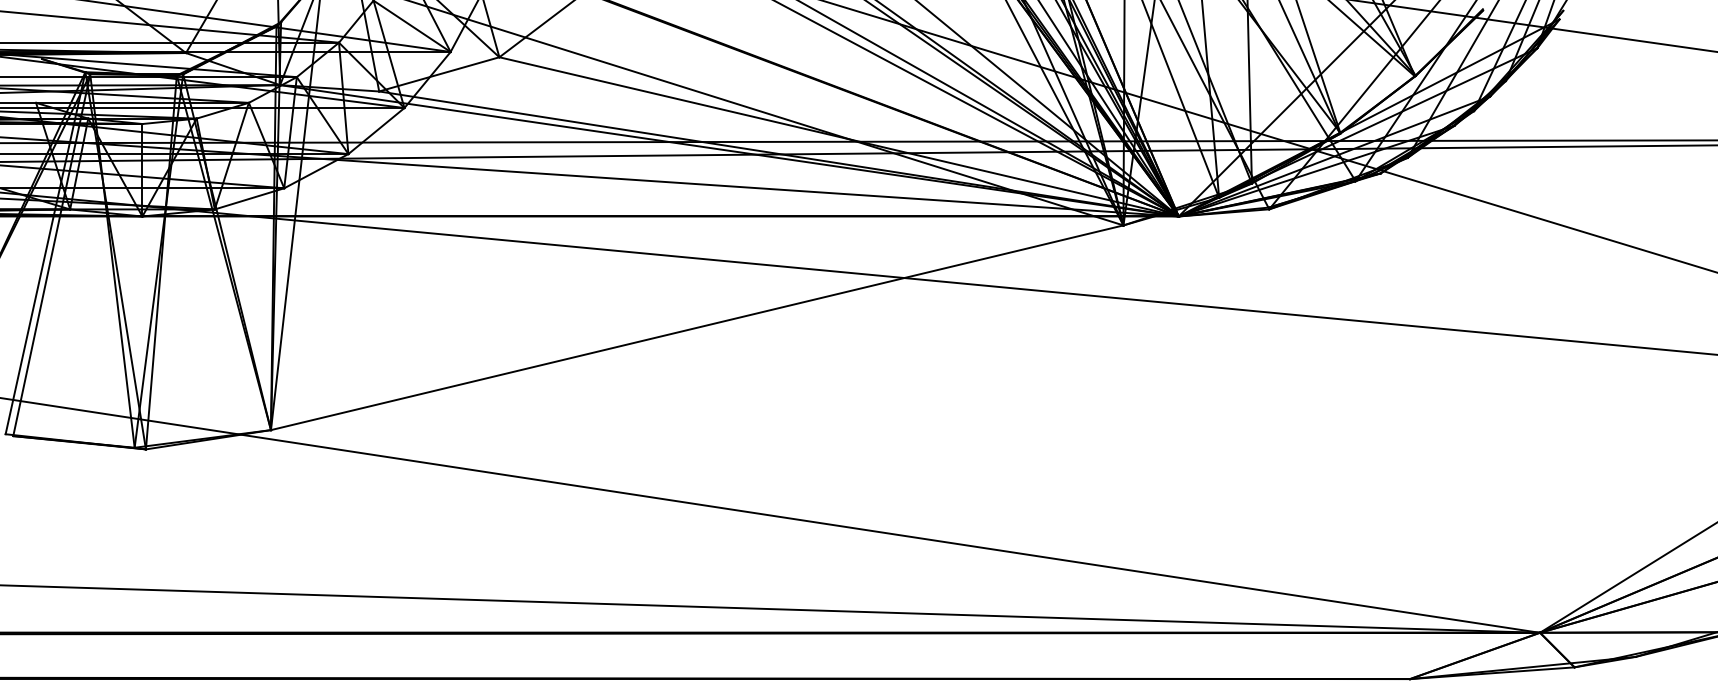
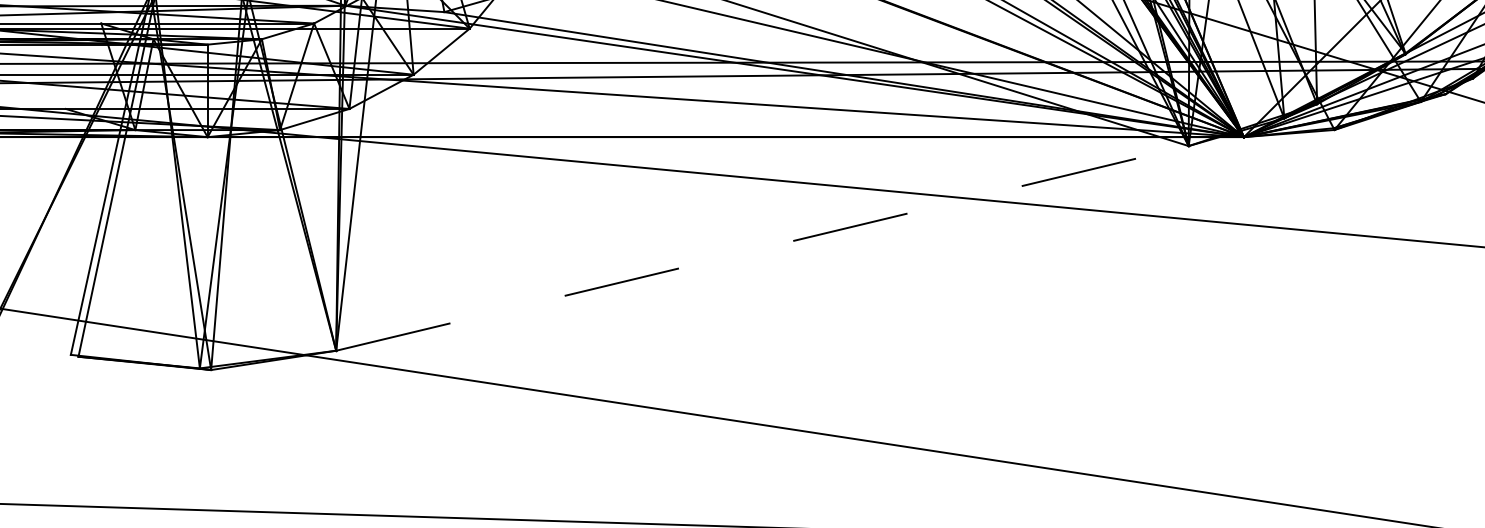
line: (697, 327) -> (762, 248), solid -> dashed

